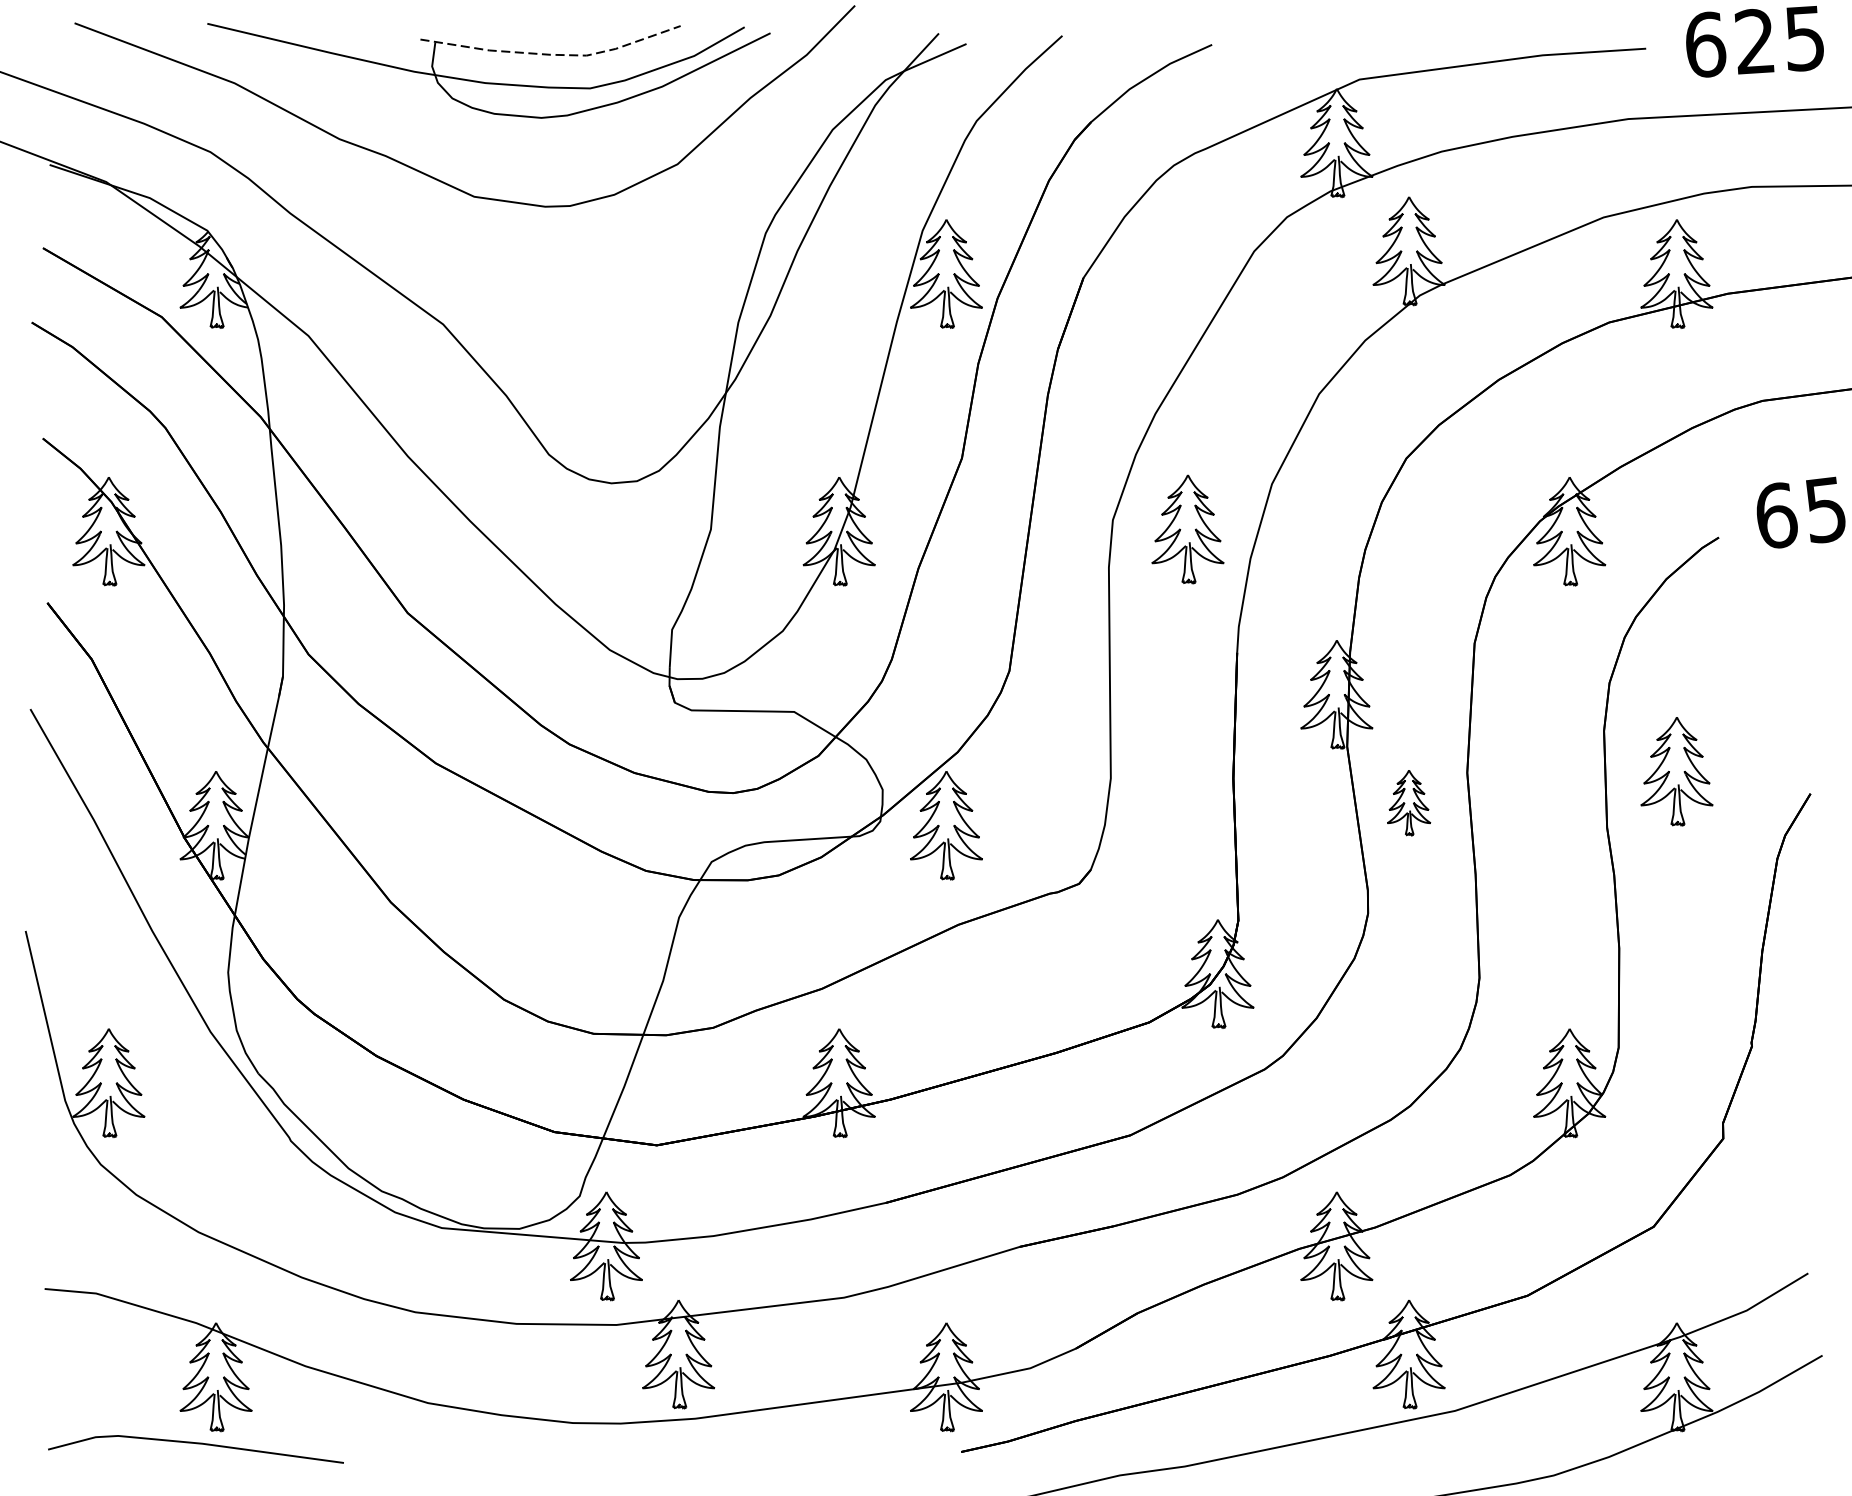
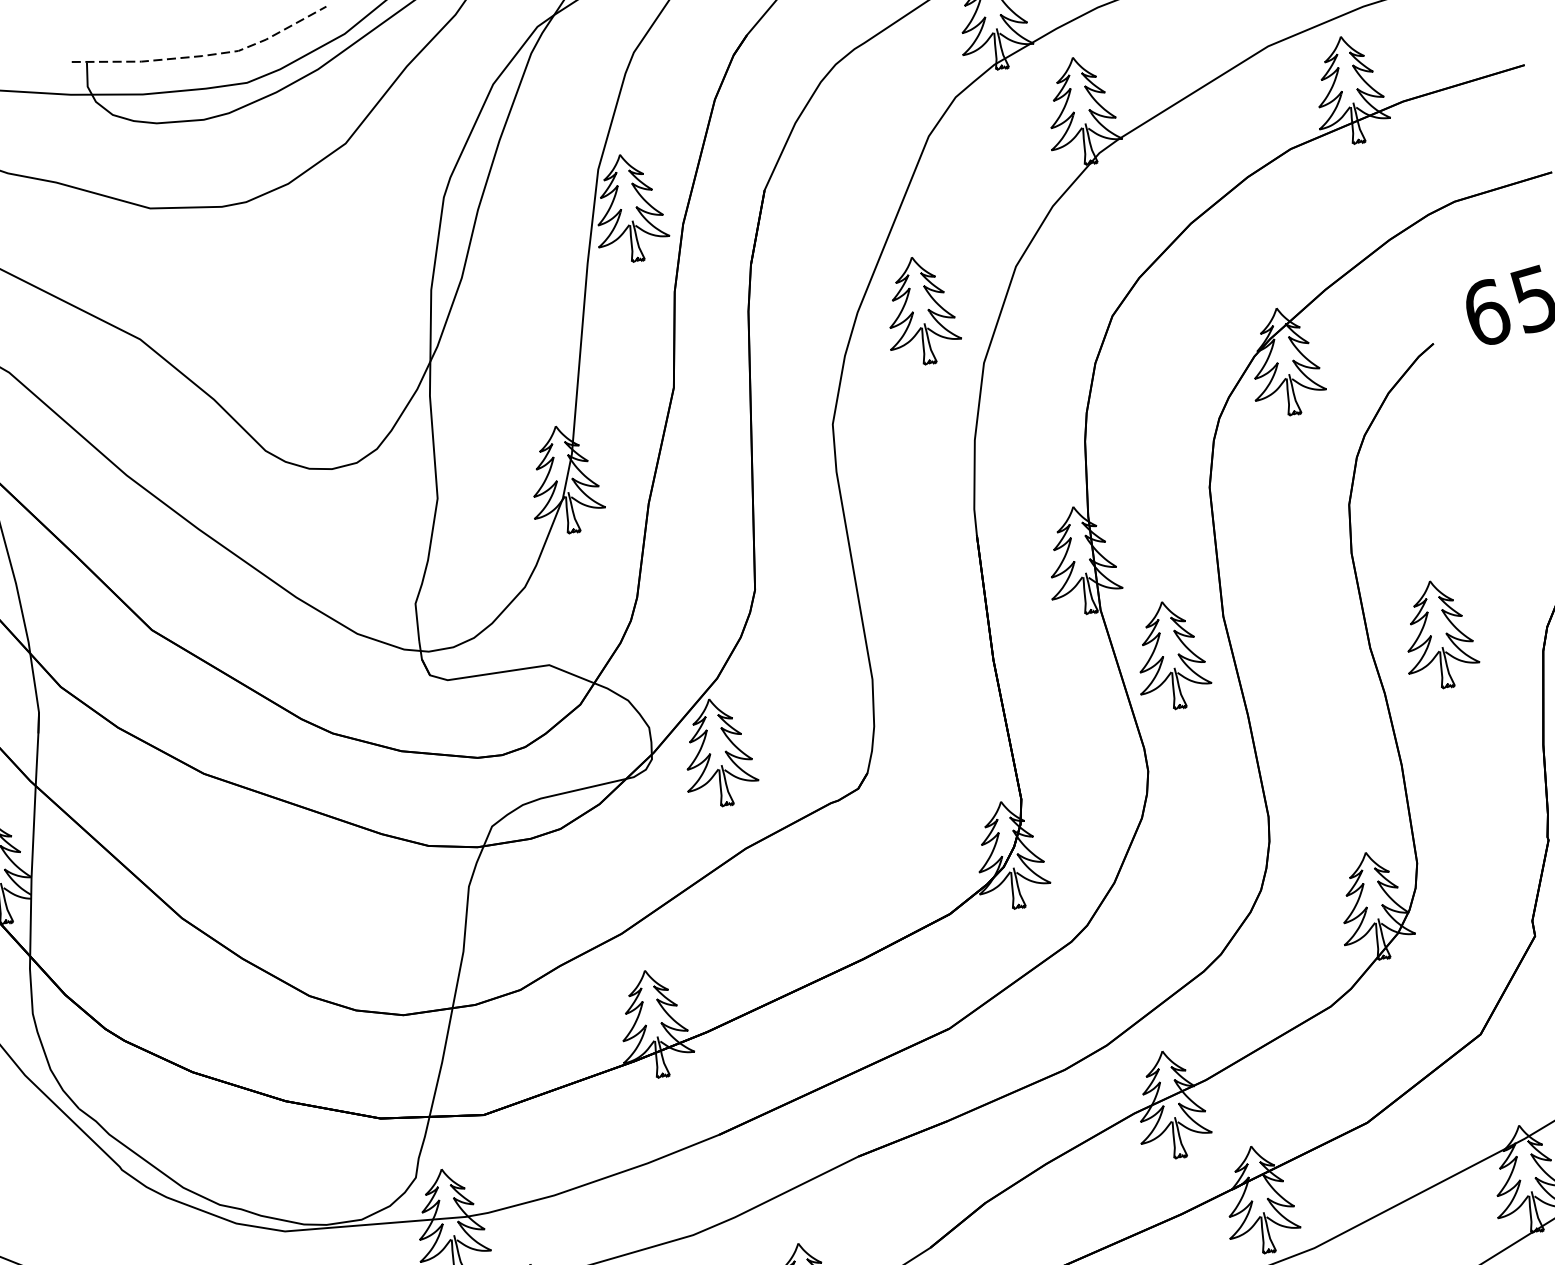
part: (1187, 529) -> (920, 311), moved
part: (1676, 771) -> (1438, 634), moved
part: (1408, 802) -> (1170, 655), size x1.67

